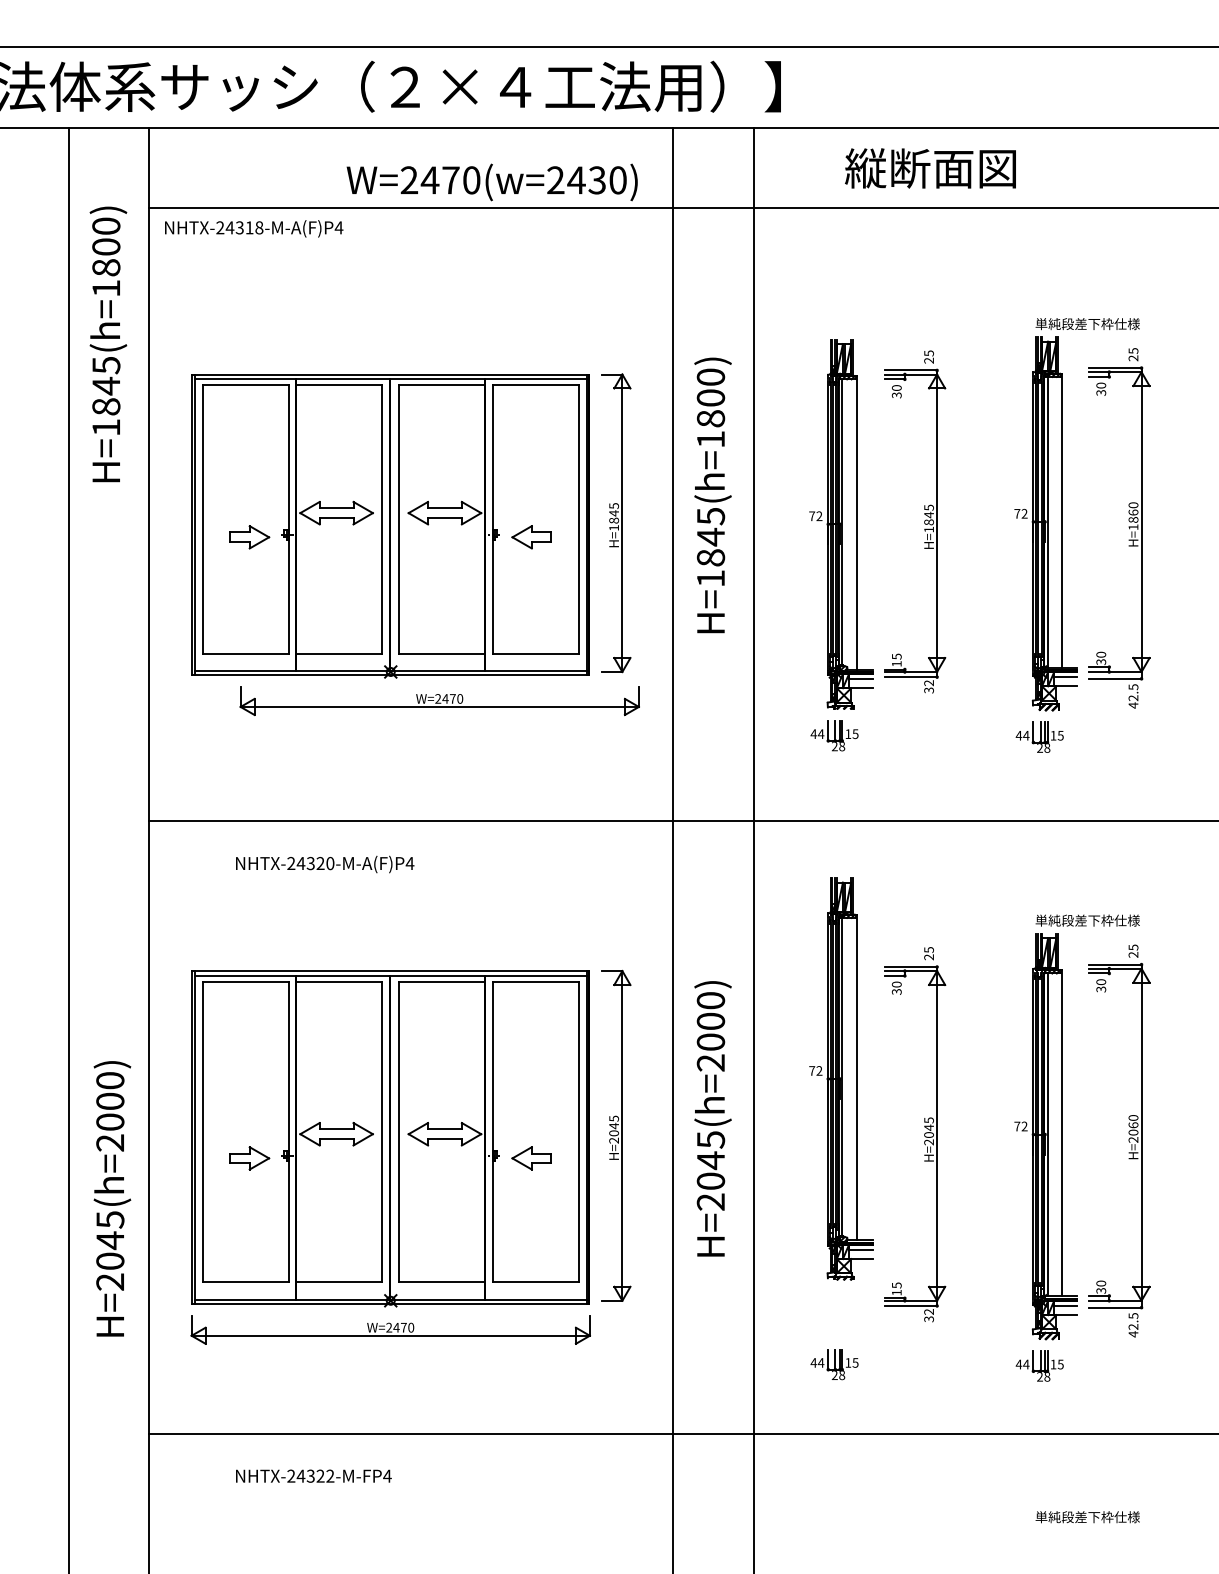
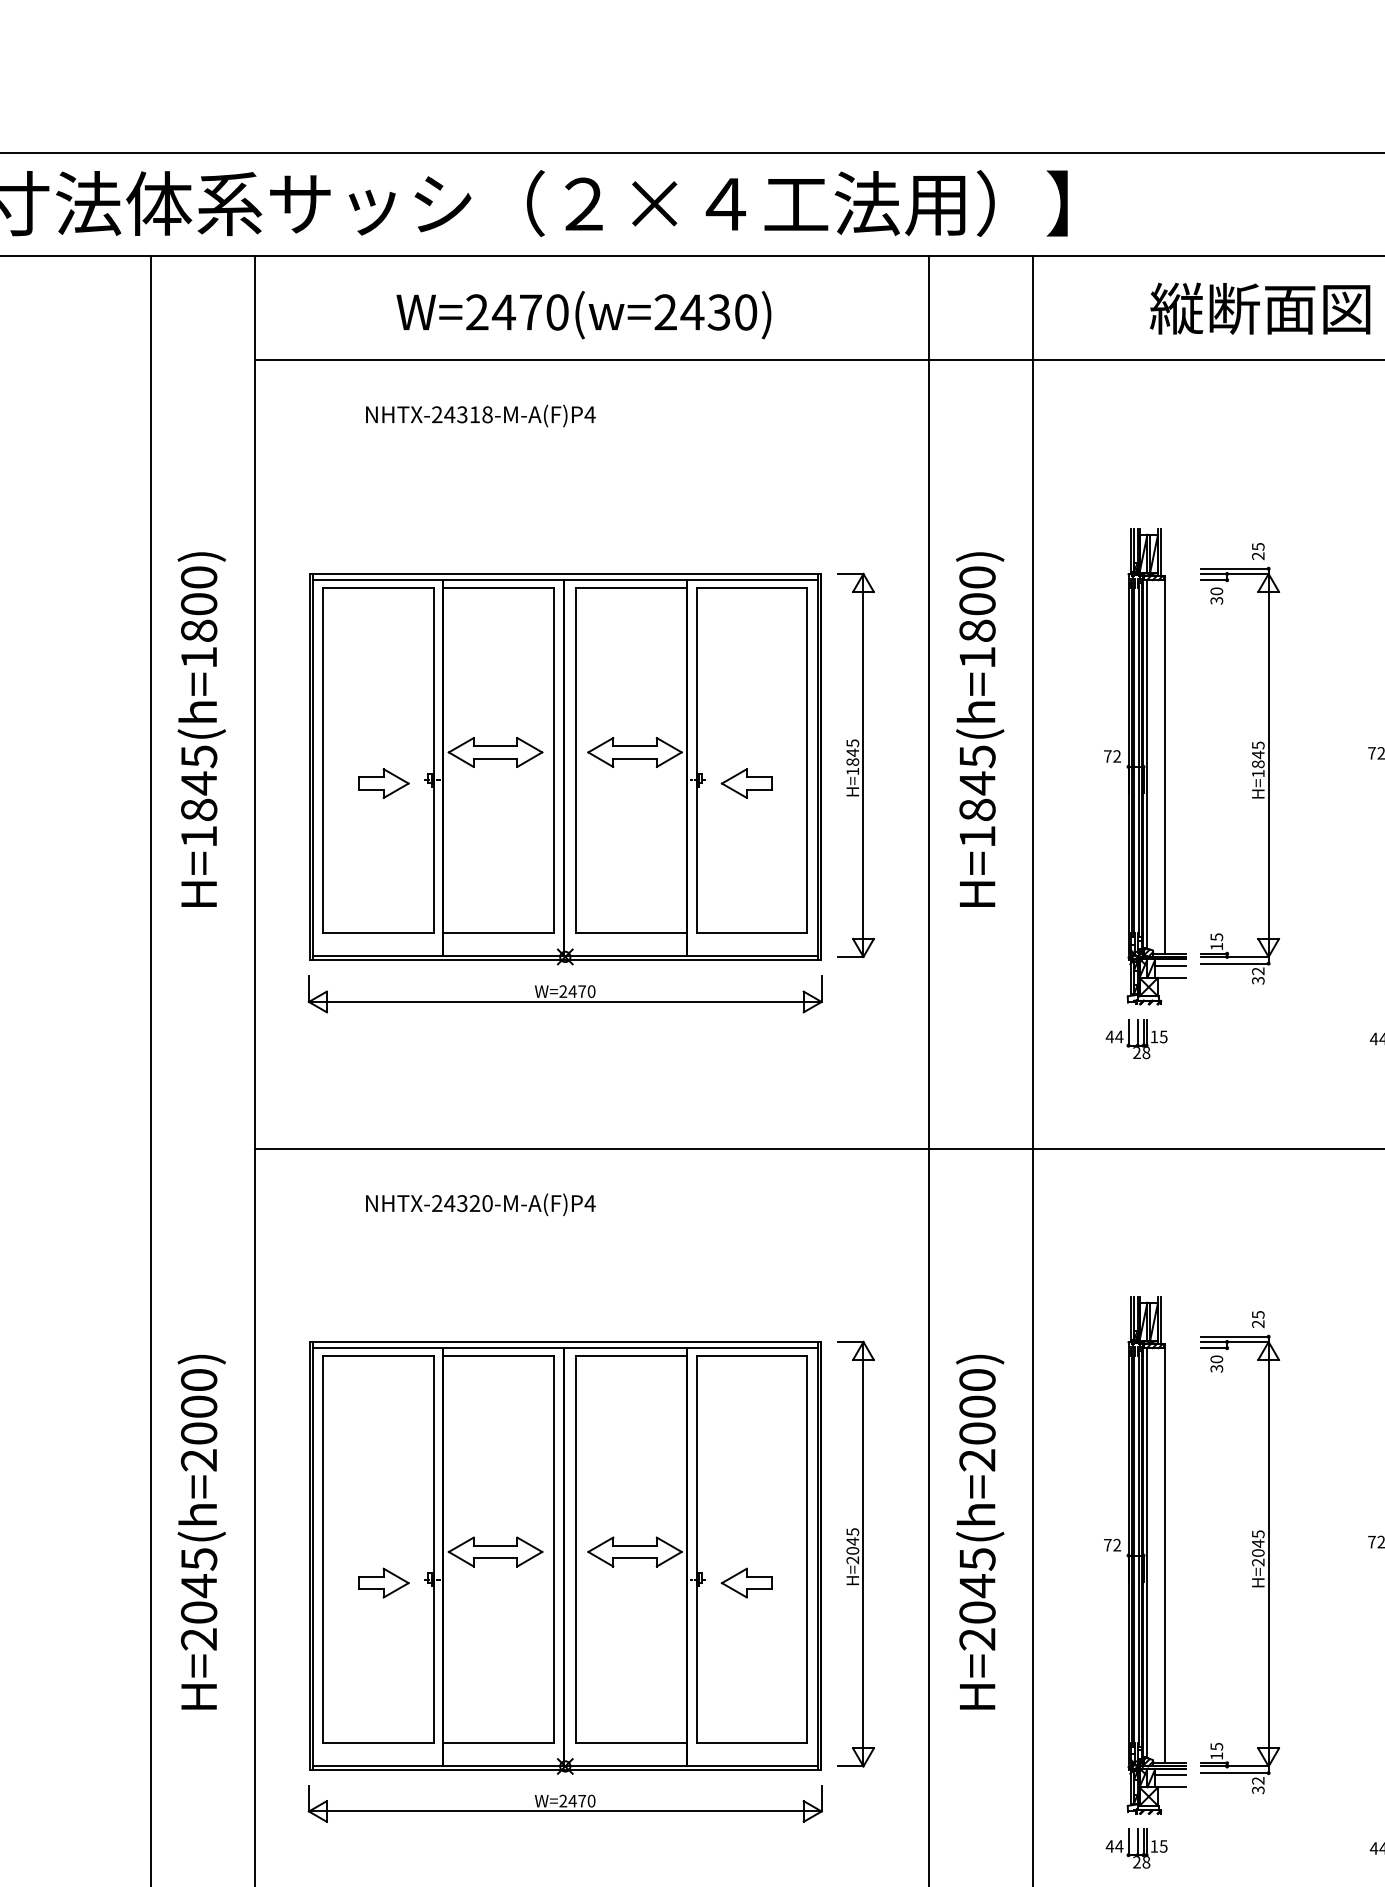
text: (491, 182) -> (582, 315), moved
text: (254, 228) -> (481, 415), moved
text: (108, 344) -> (201, 729), moved
part: (439, 701) -> (564, 994), moved
part: (841, 1078) -> (1145, 1554), moved
text: (112, 1198) -> (201, 1531), moved

